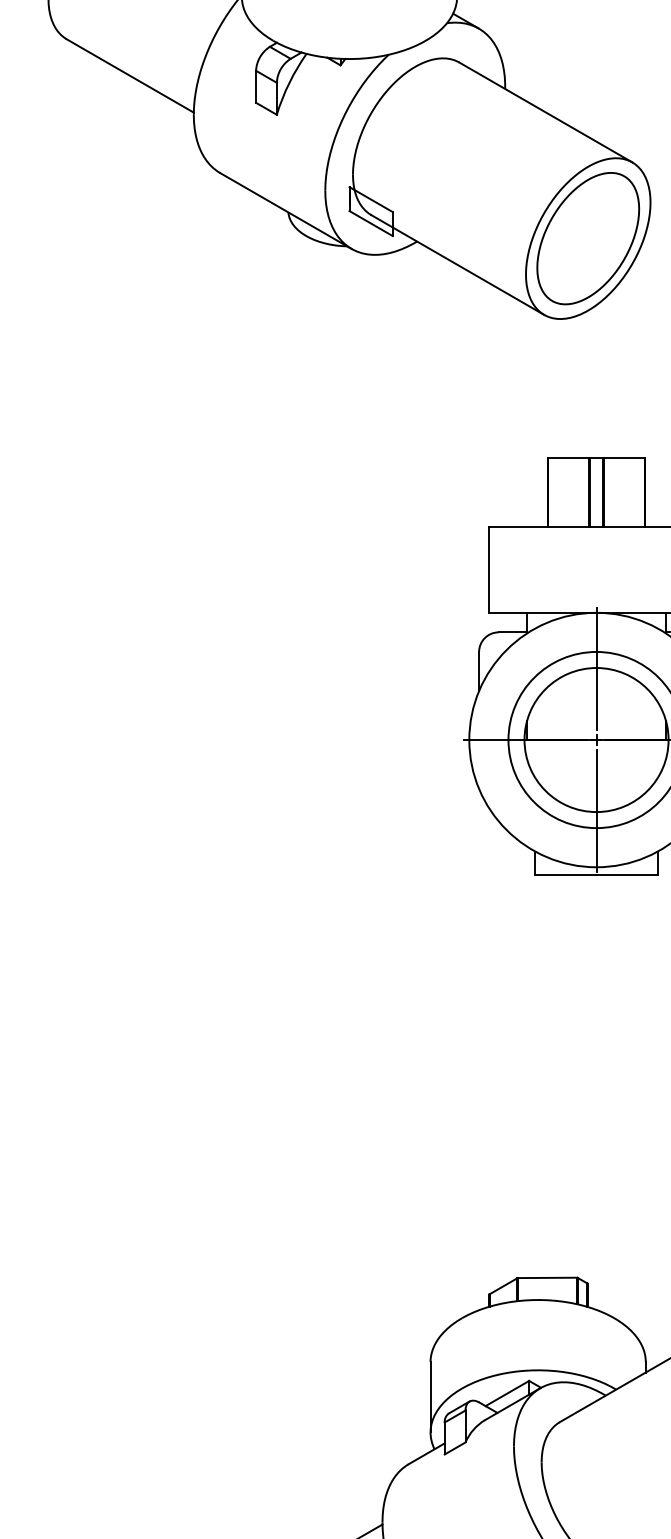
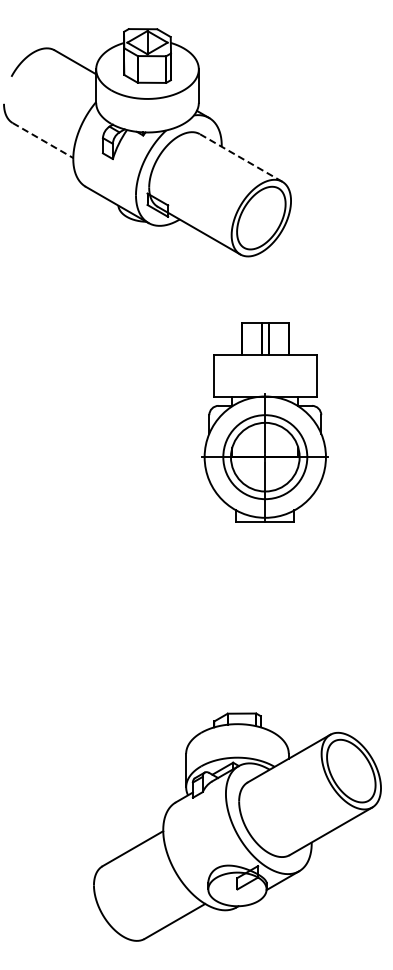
line: (131, 75) -> (43, 140), solid -> dashed
line: (546, 111) -> (241, 157), solid -> dashed

